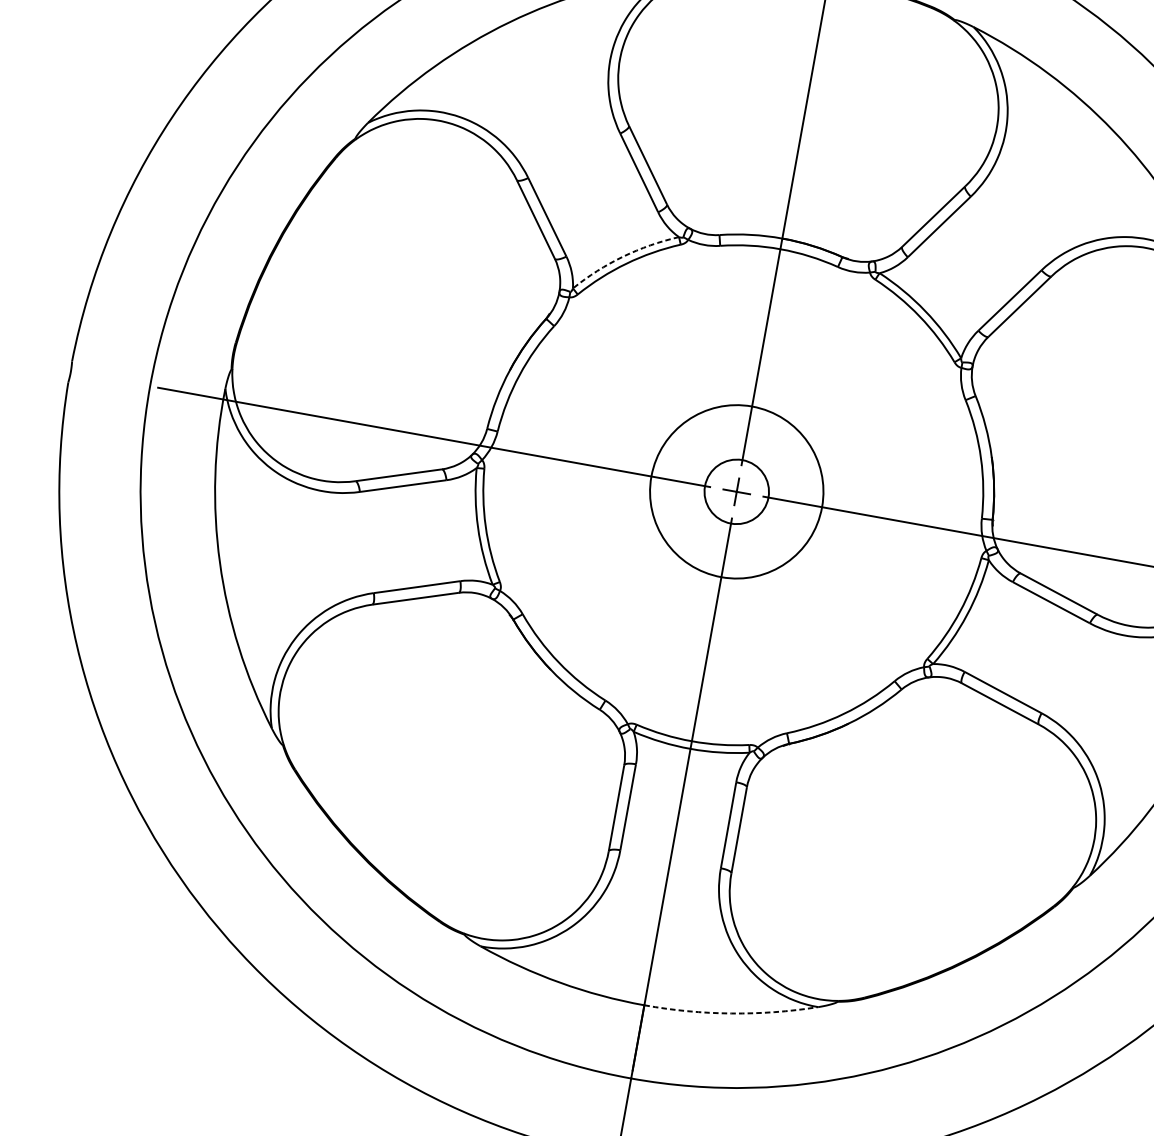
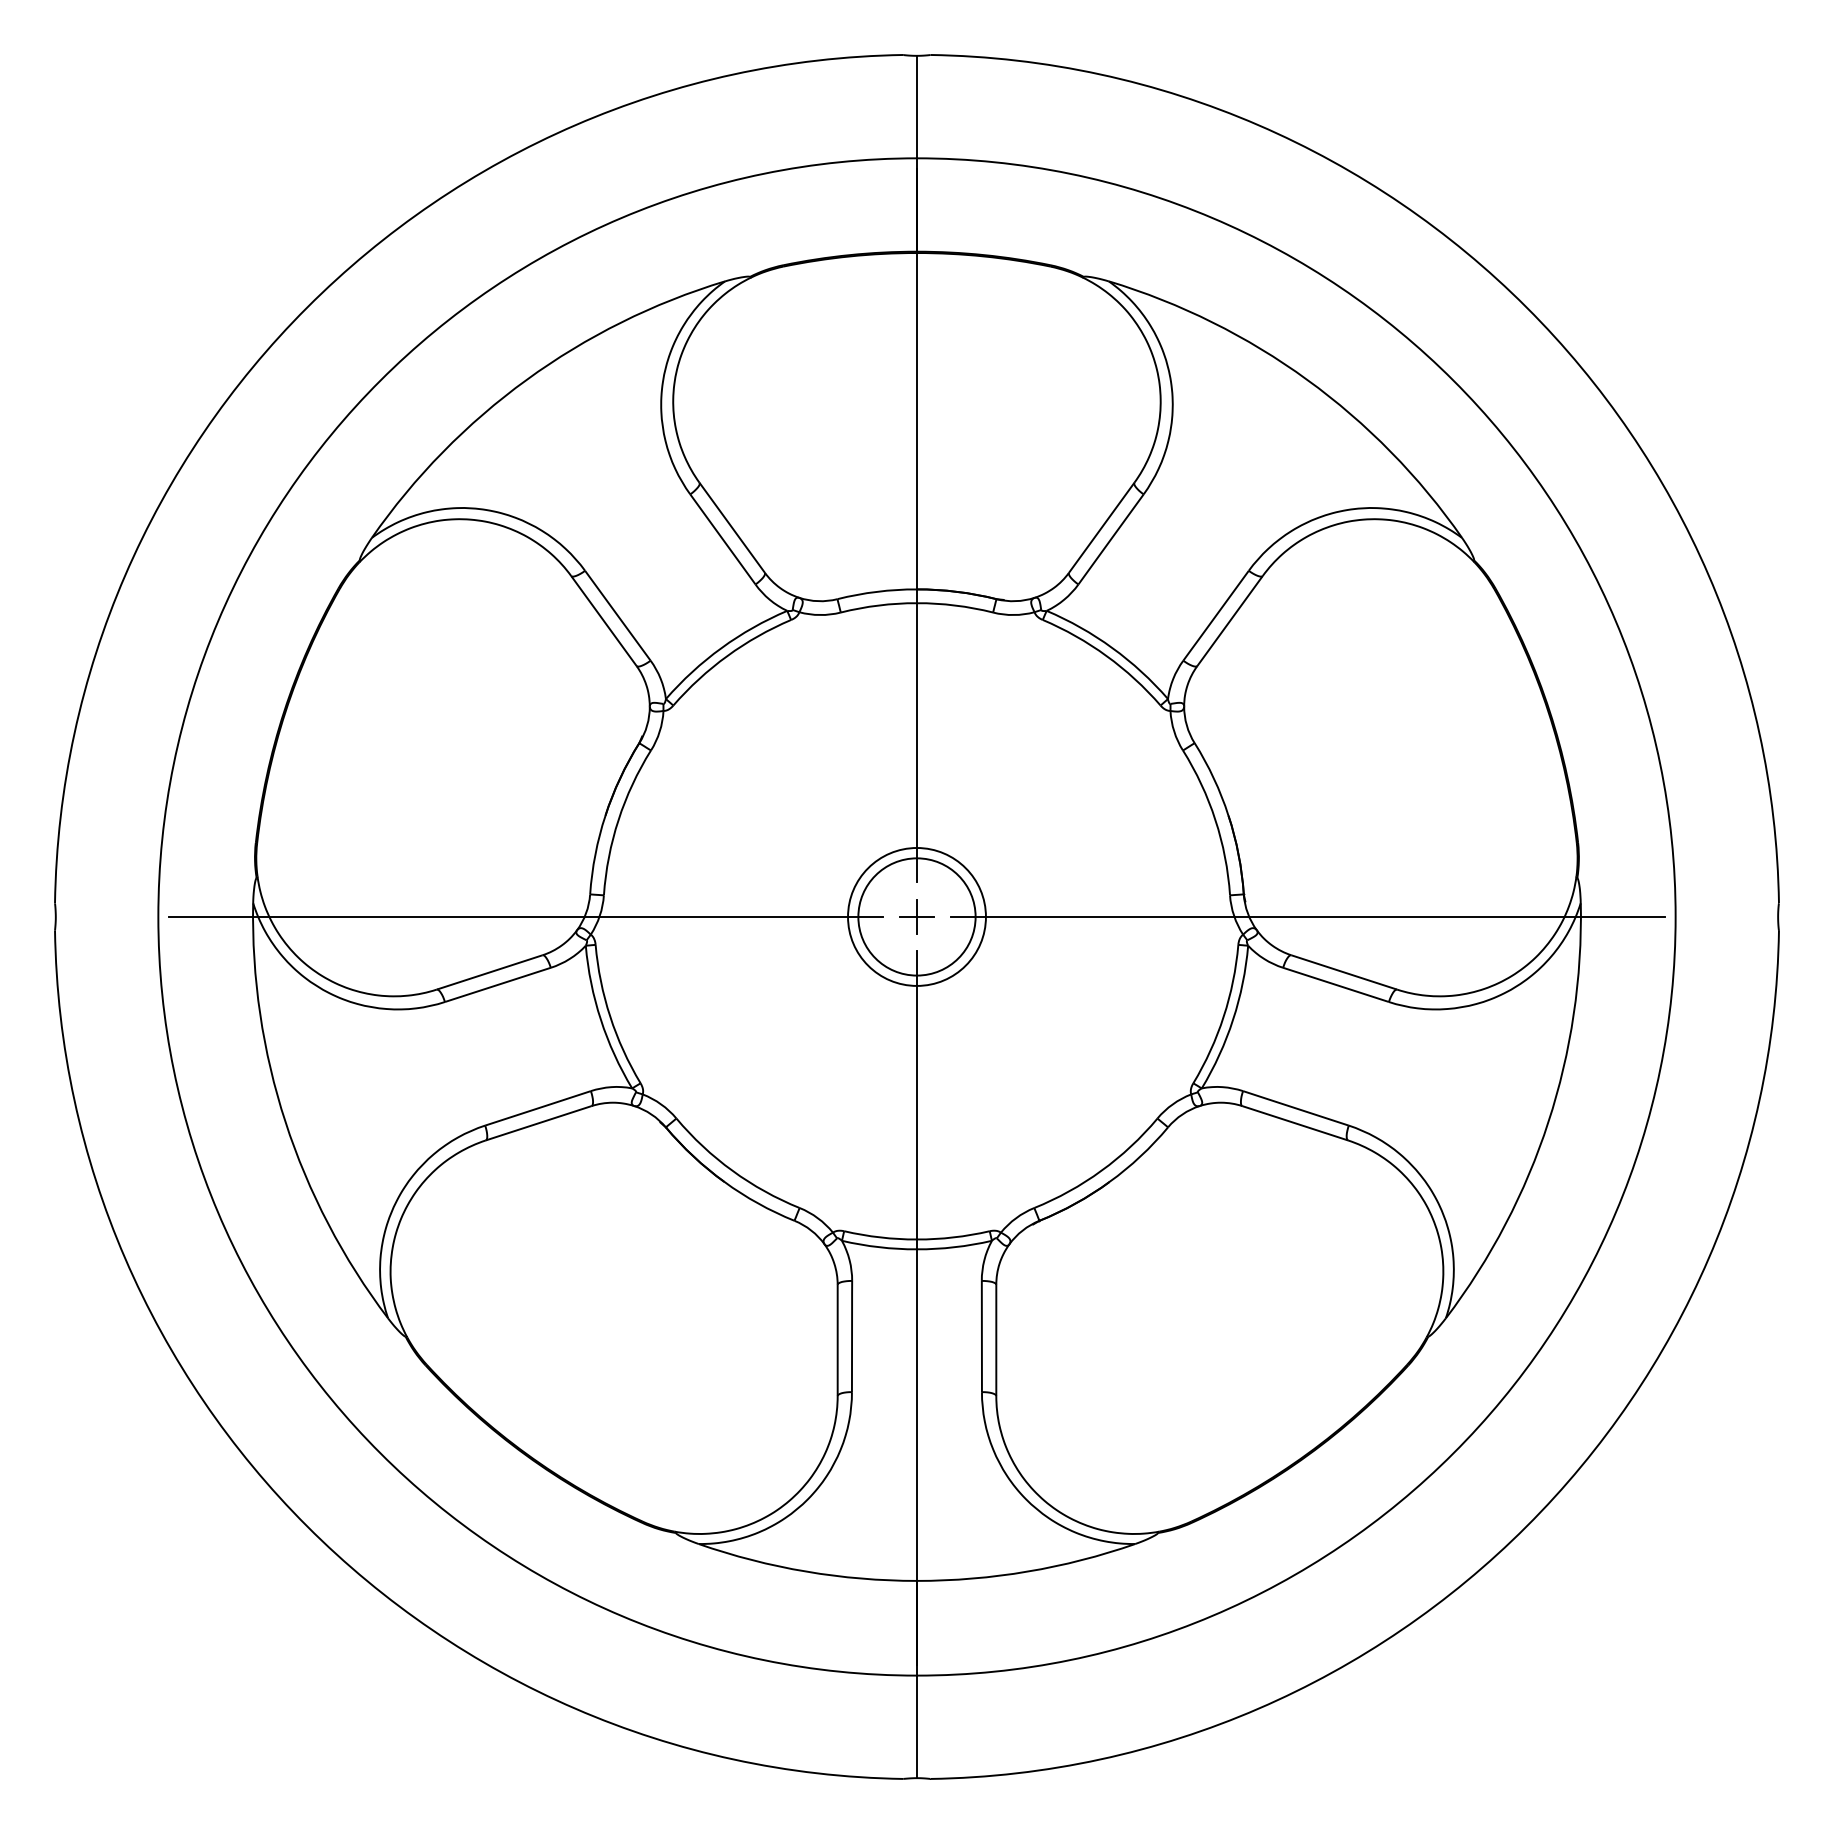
arc: (622, 257) -> (721, 648), dashed -> solid
circle: (736, 491) -> (916, 916), size x0.62
circle: (736, 491) -> (916, 916), size x1.43
arc: (731, 1013) -> (1027, 1571), dashed -> solid

